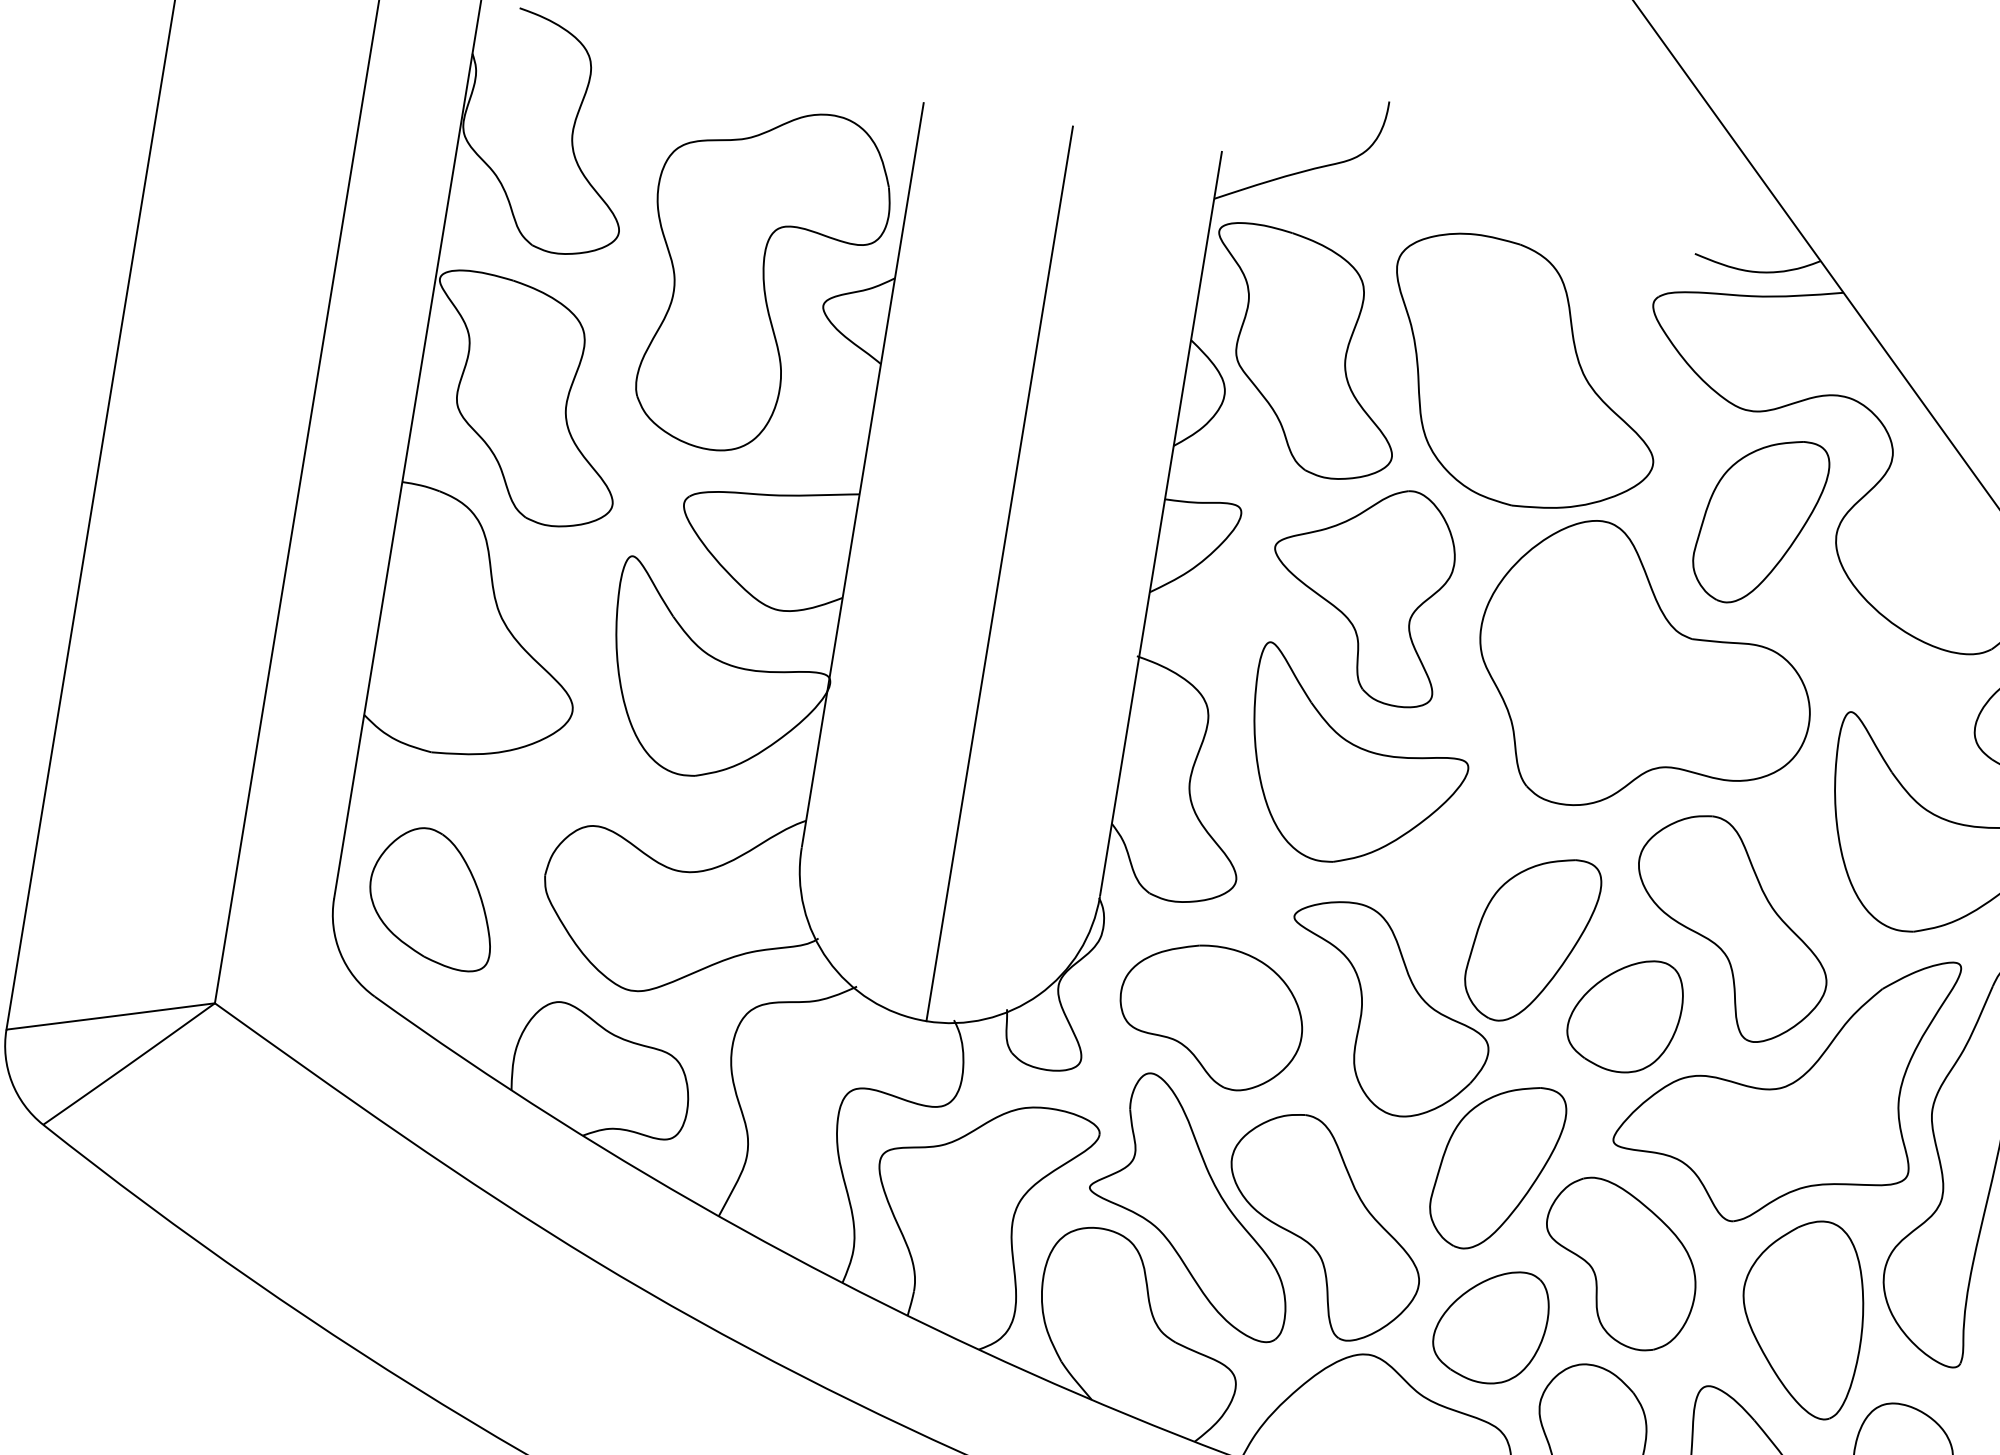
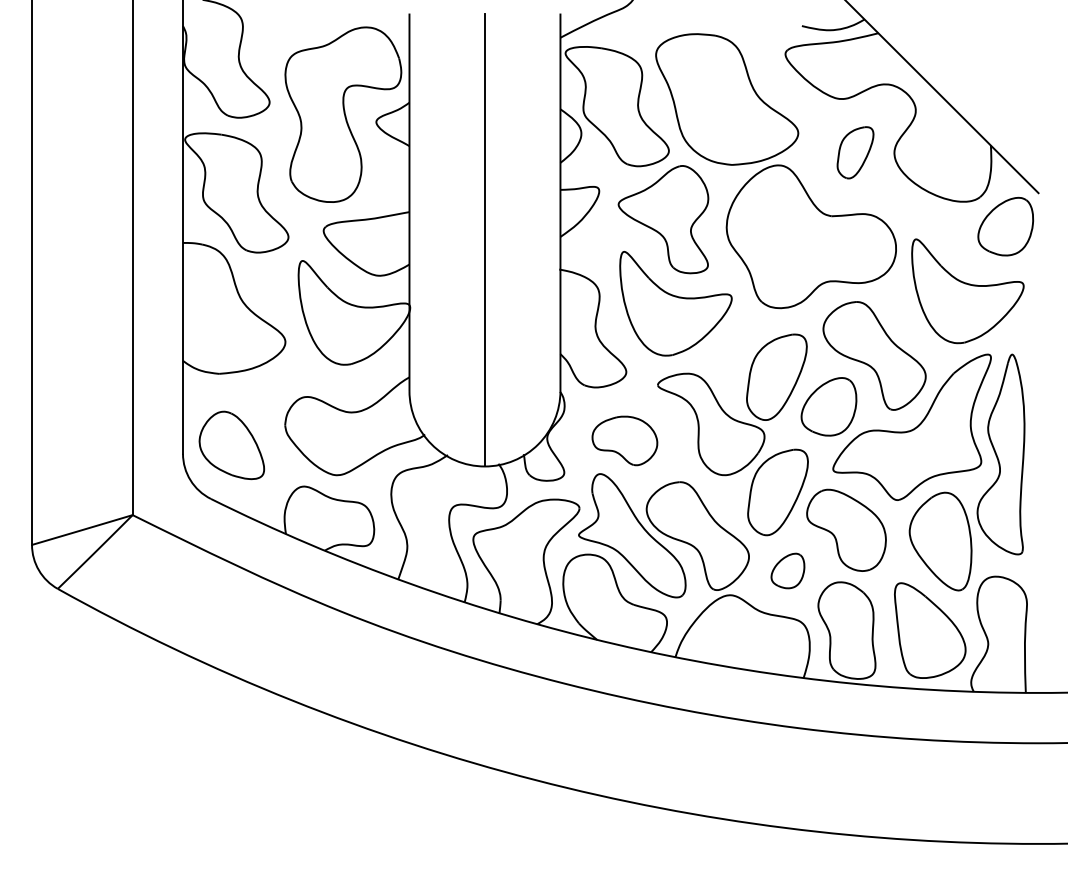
part: (1759, 520) -> (855, 152), size x0.6
part: (1210, 1014) -> (624, 440), size x0.7
part: (1490, 1324) -> (787, 570), size x0.6

